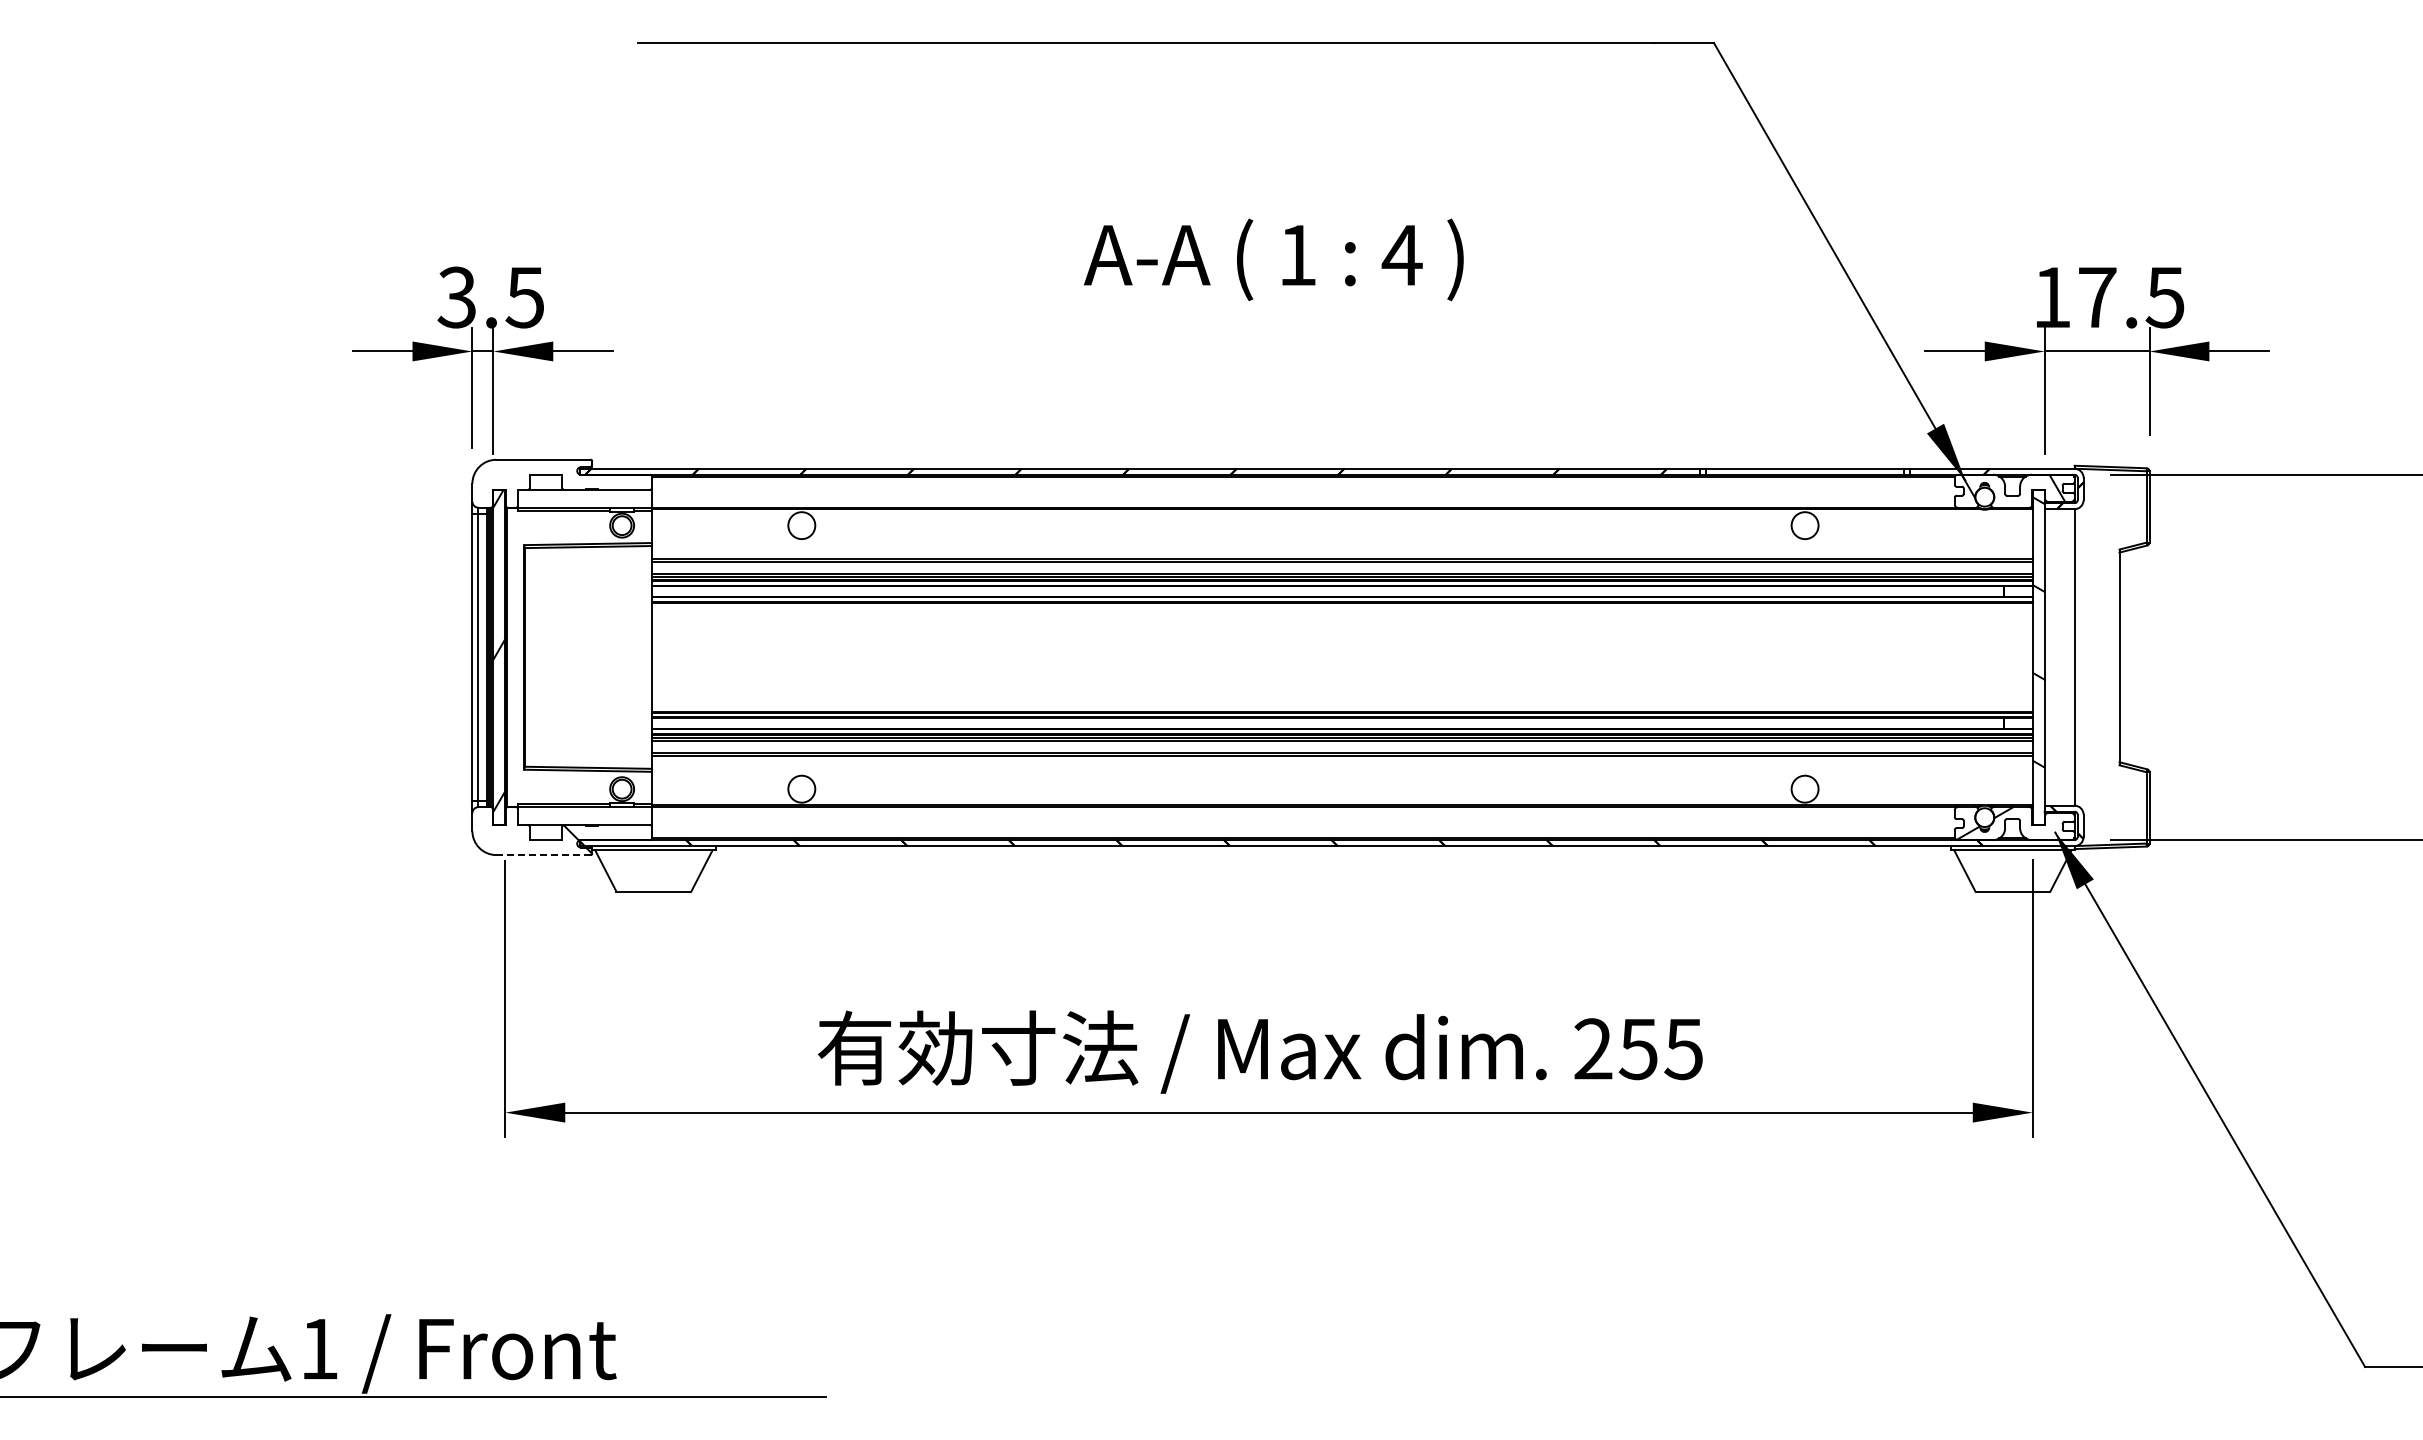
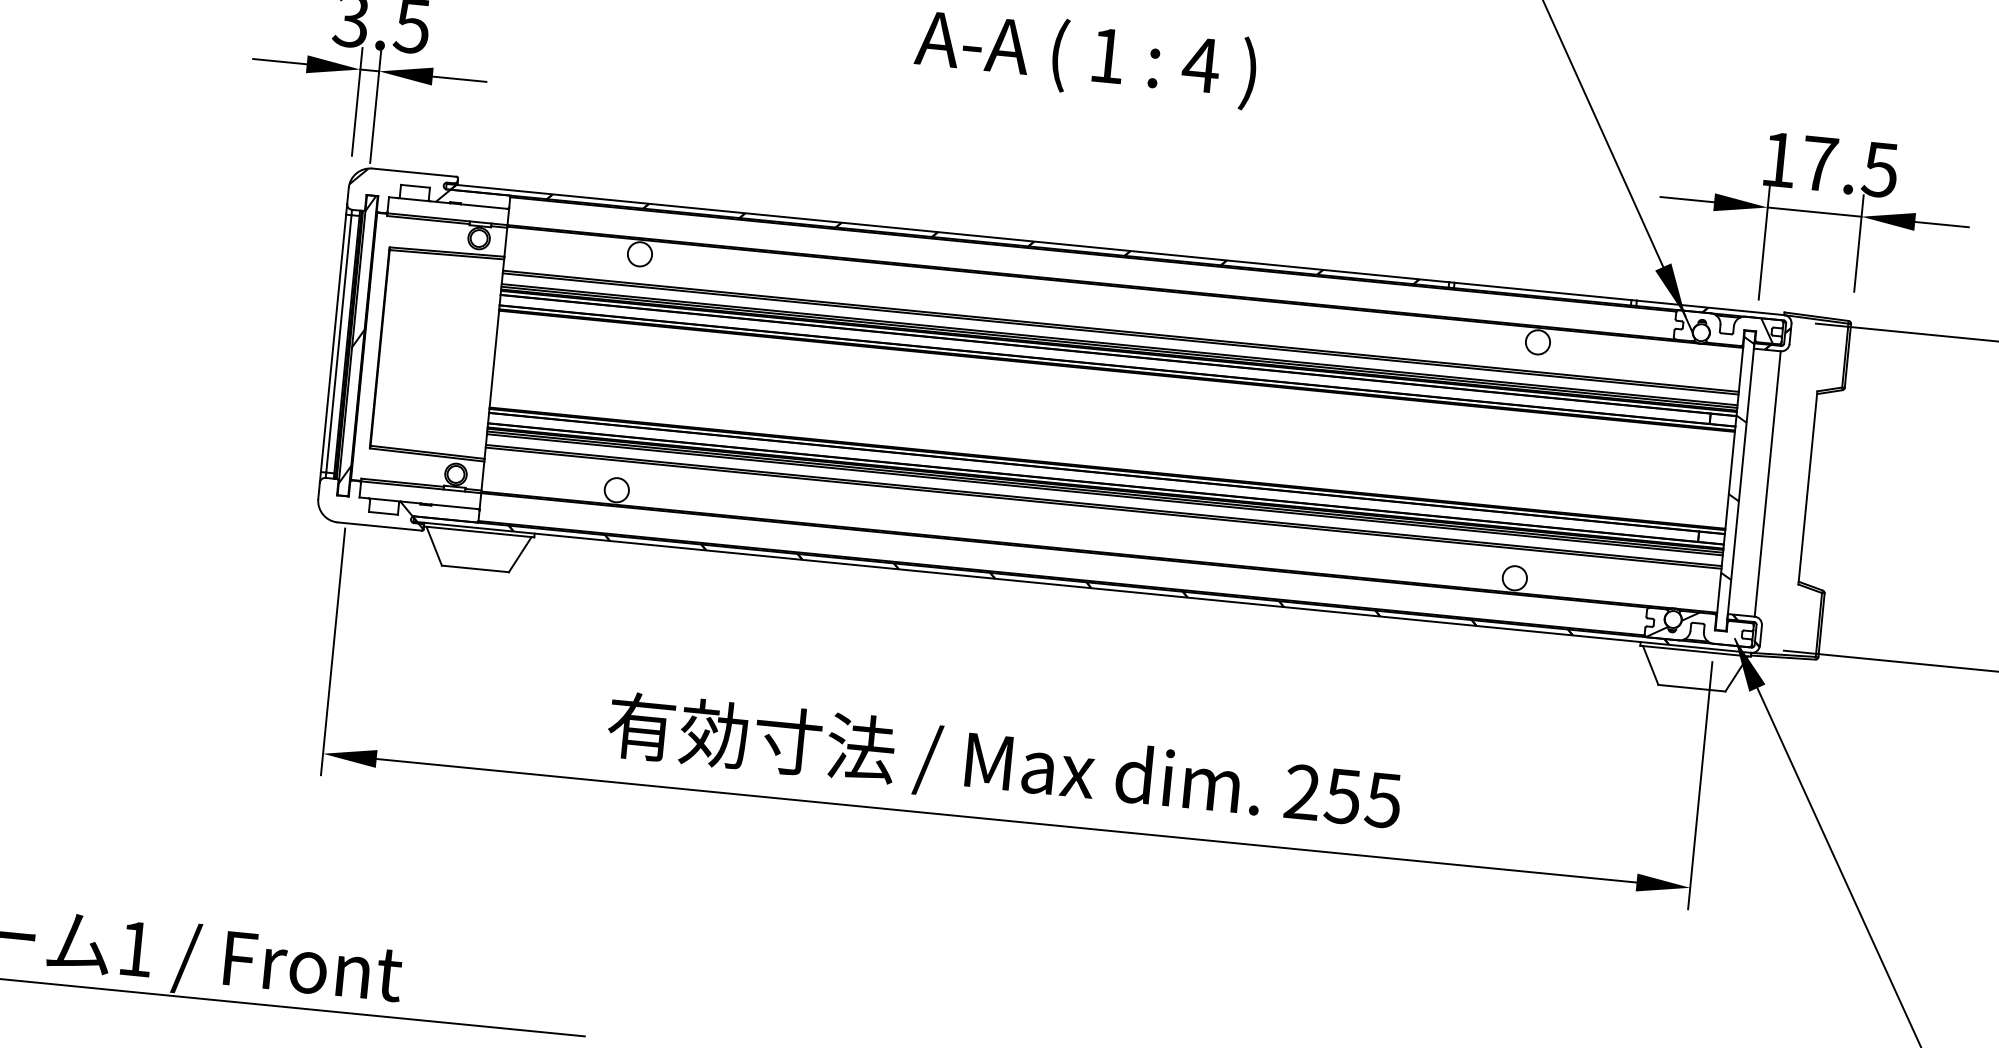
hatch: (528, 474) -> (399, 184), added
line: (543, 855) -> (379, 526), dashed -> solid

